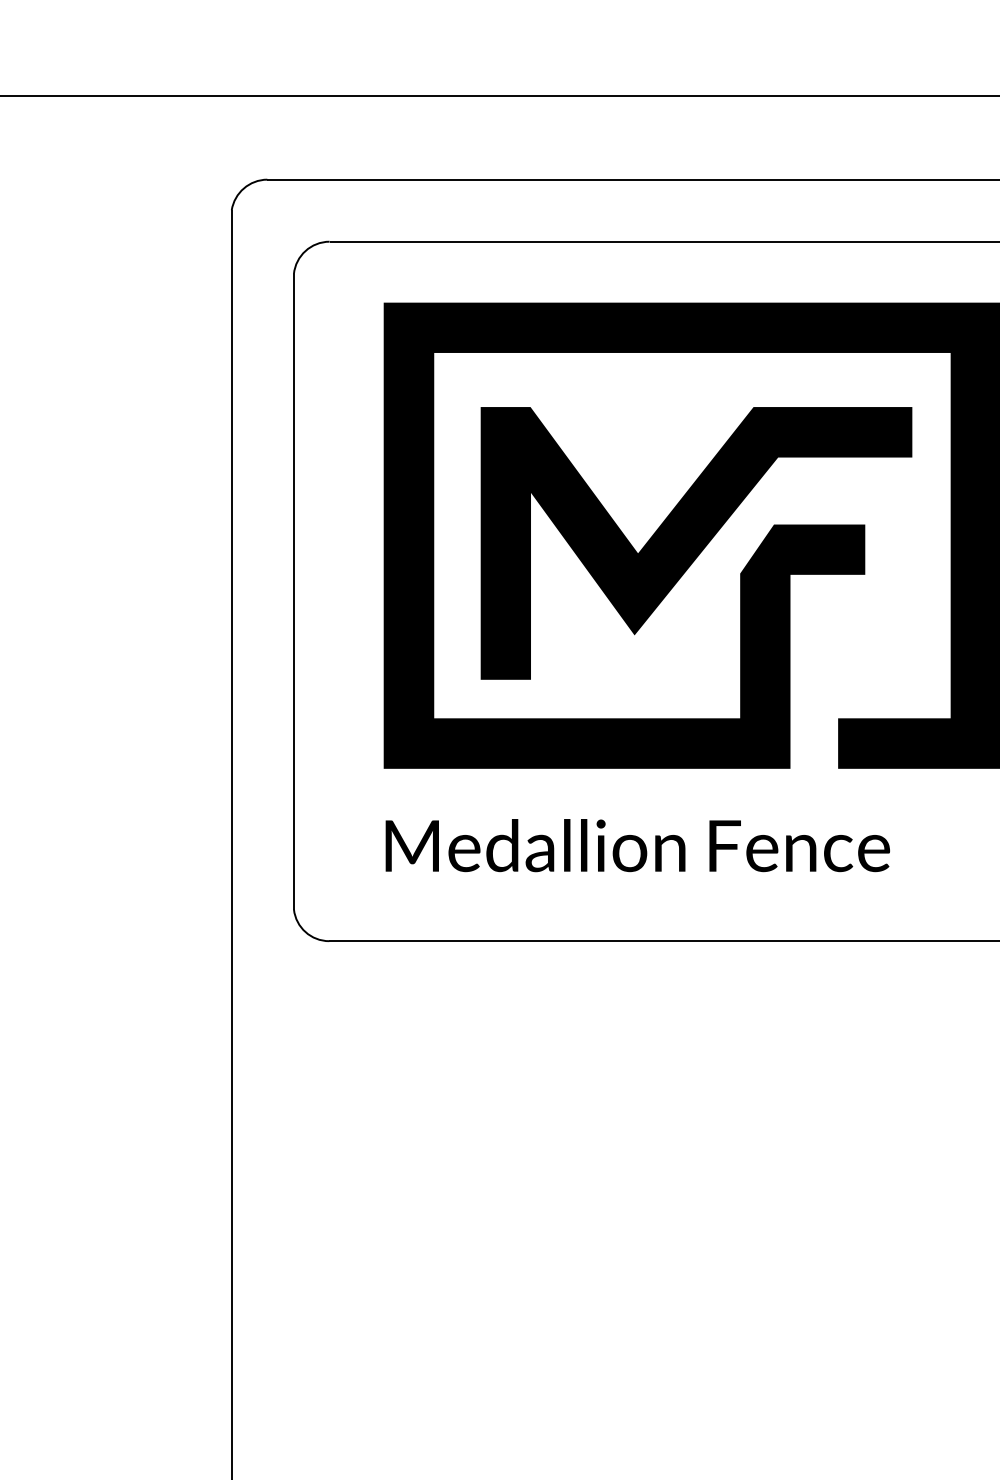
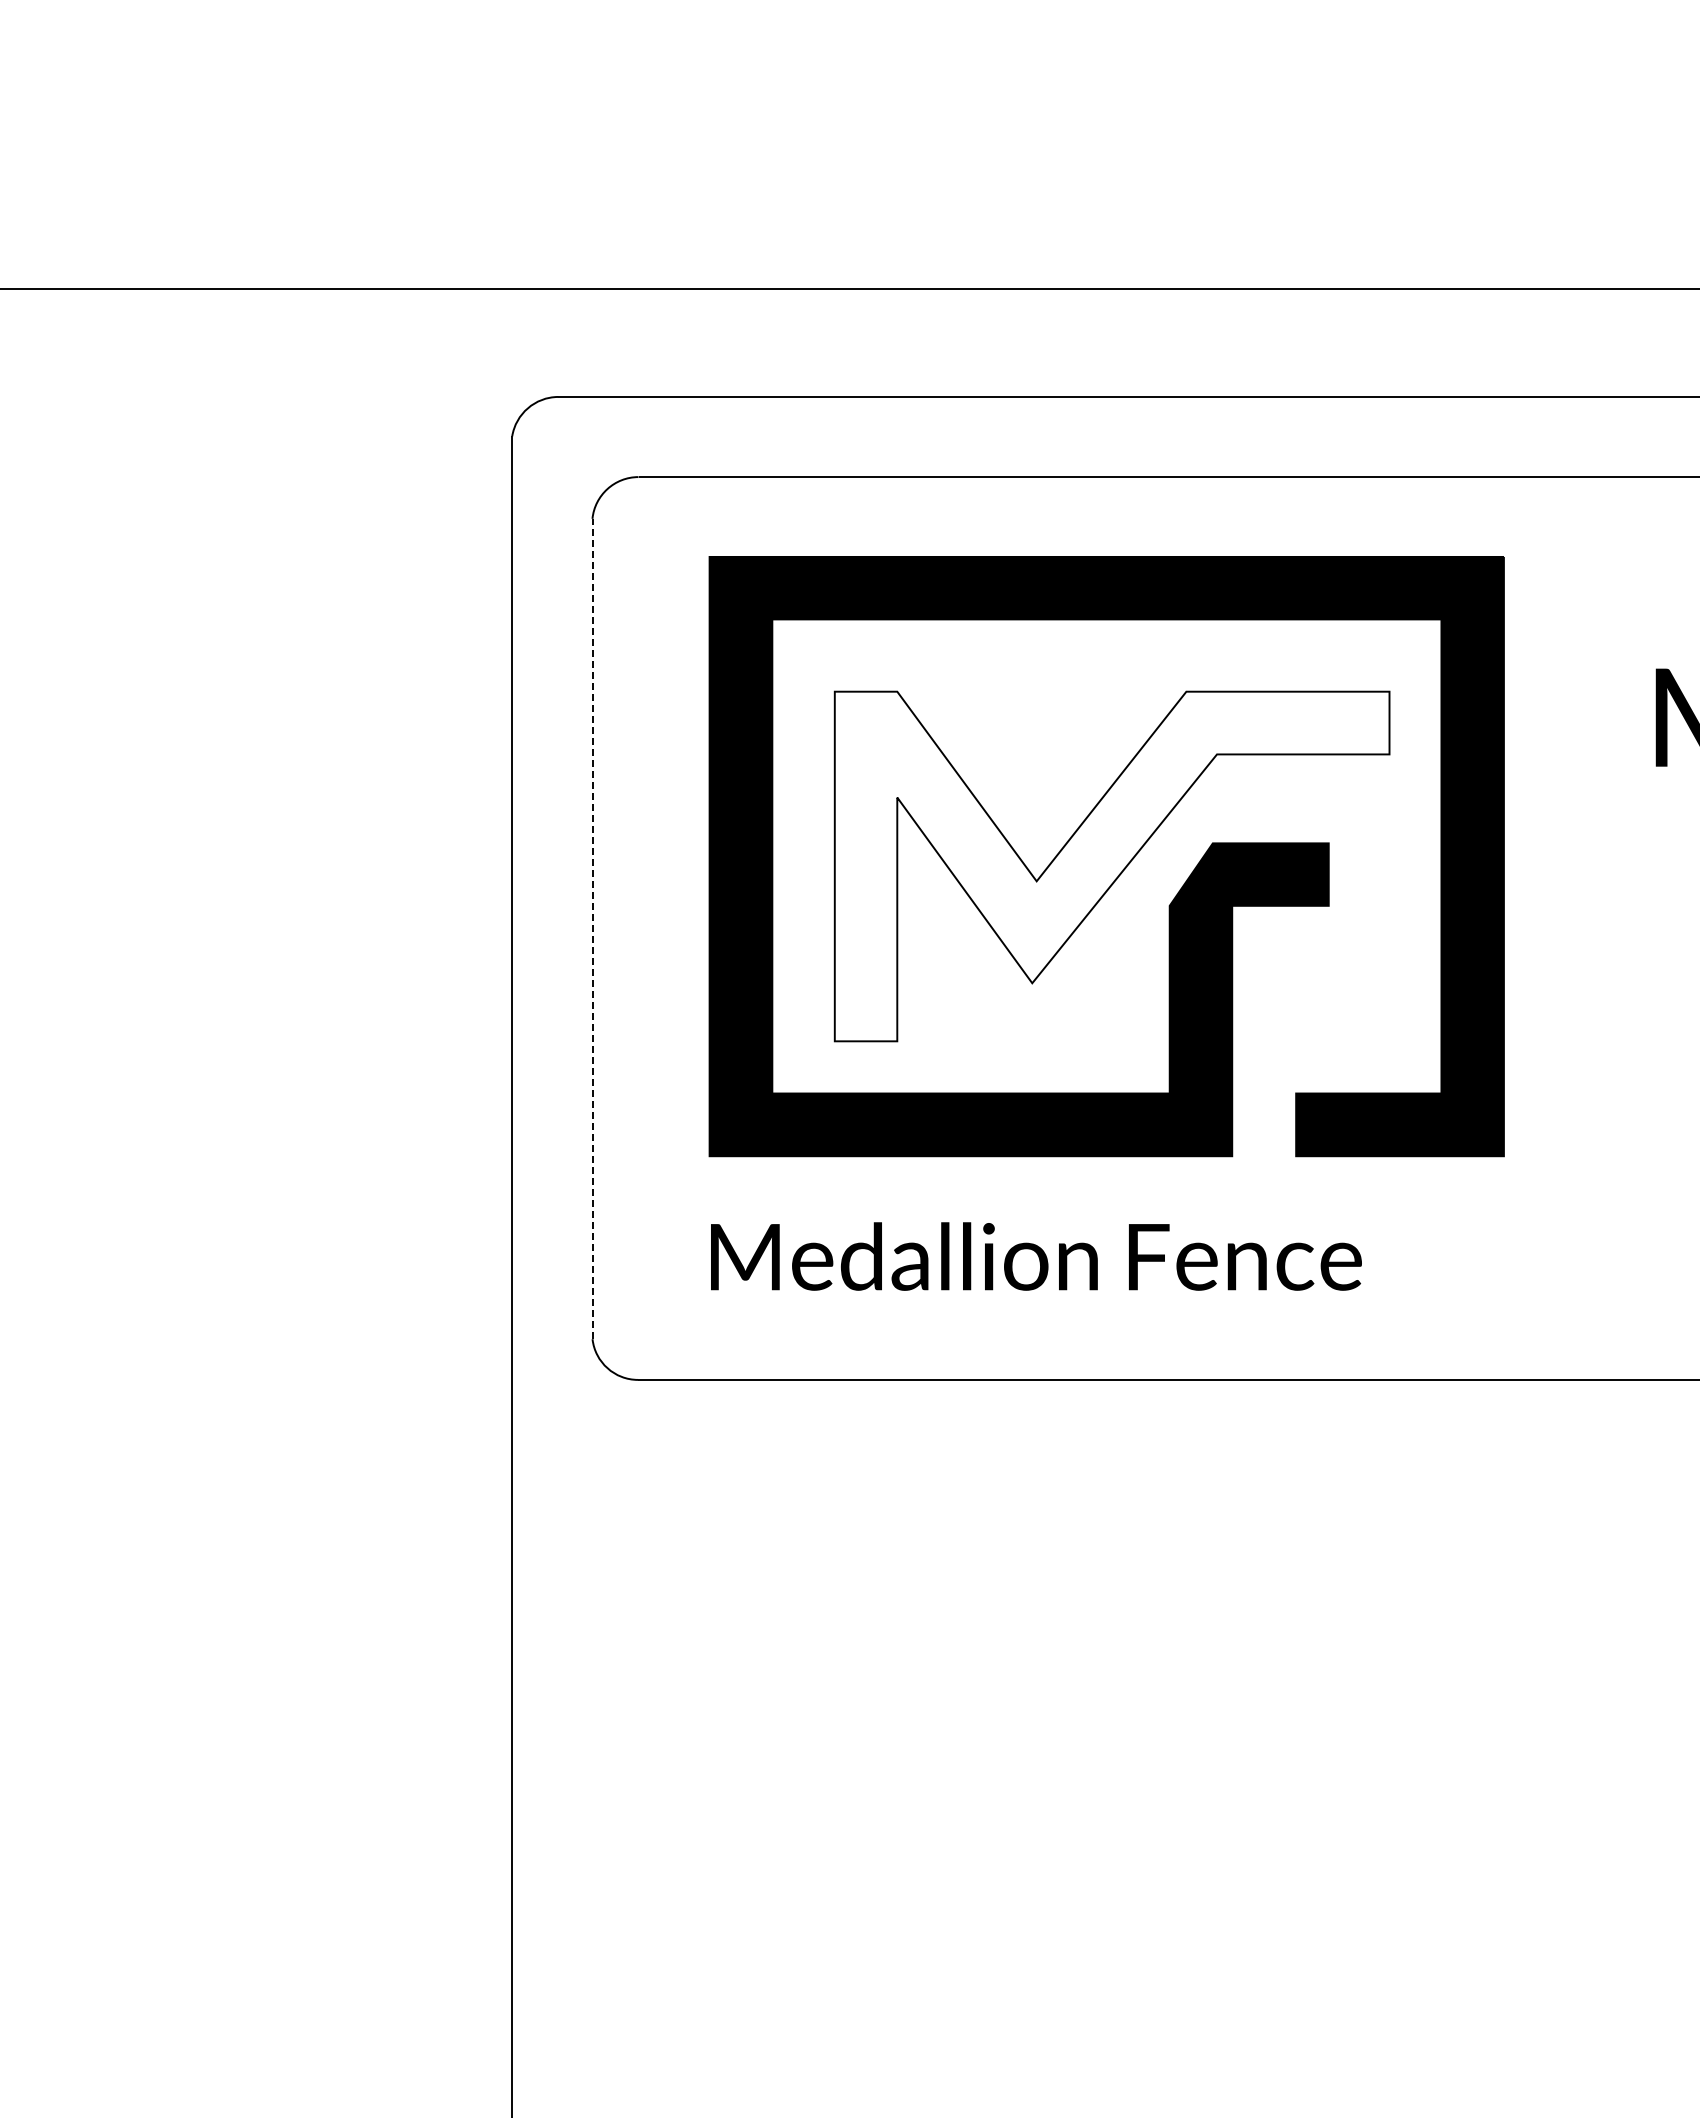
fill: (696, 543) -> (1111, 866), removed
line: (293, 591) -> (592, 928), solid -> dashed

